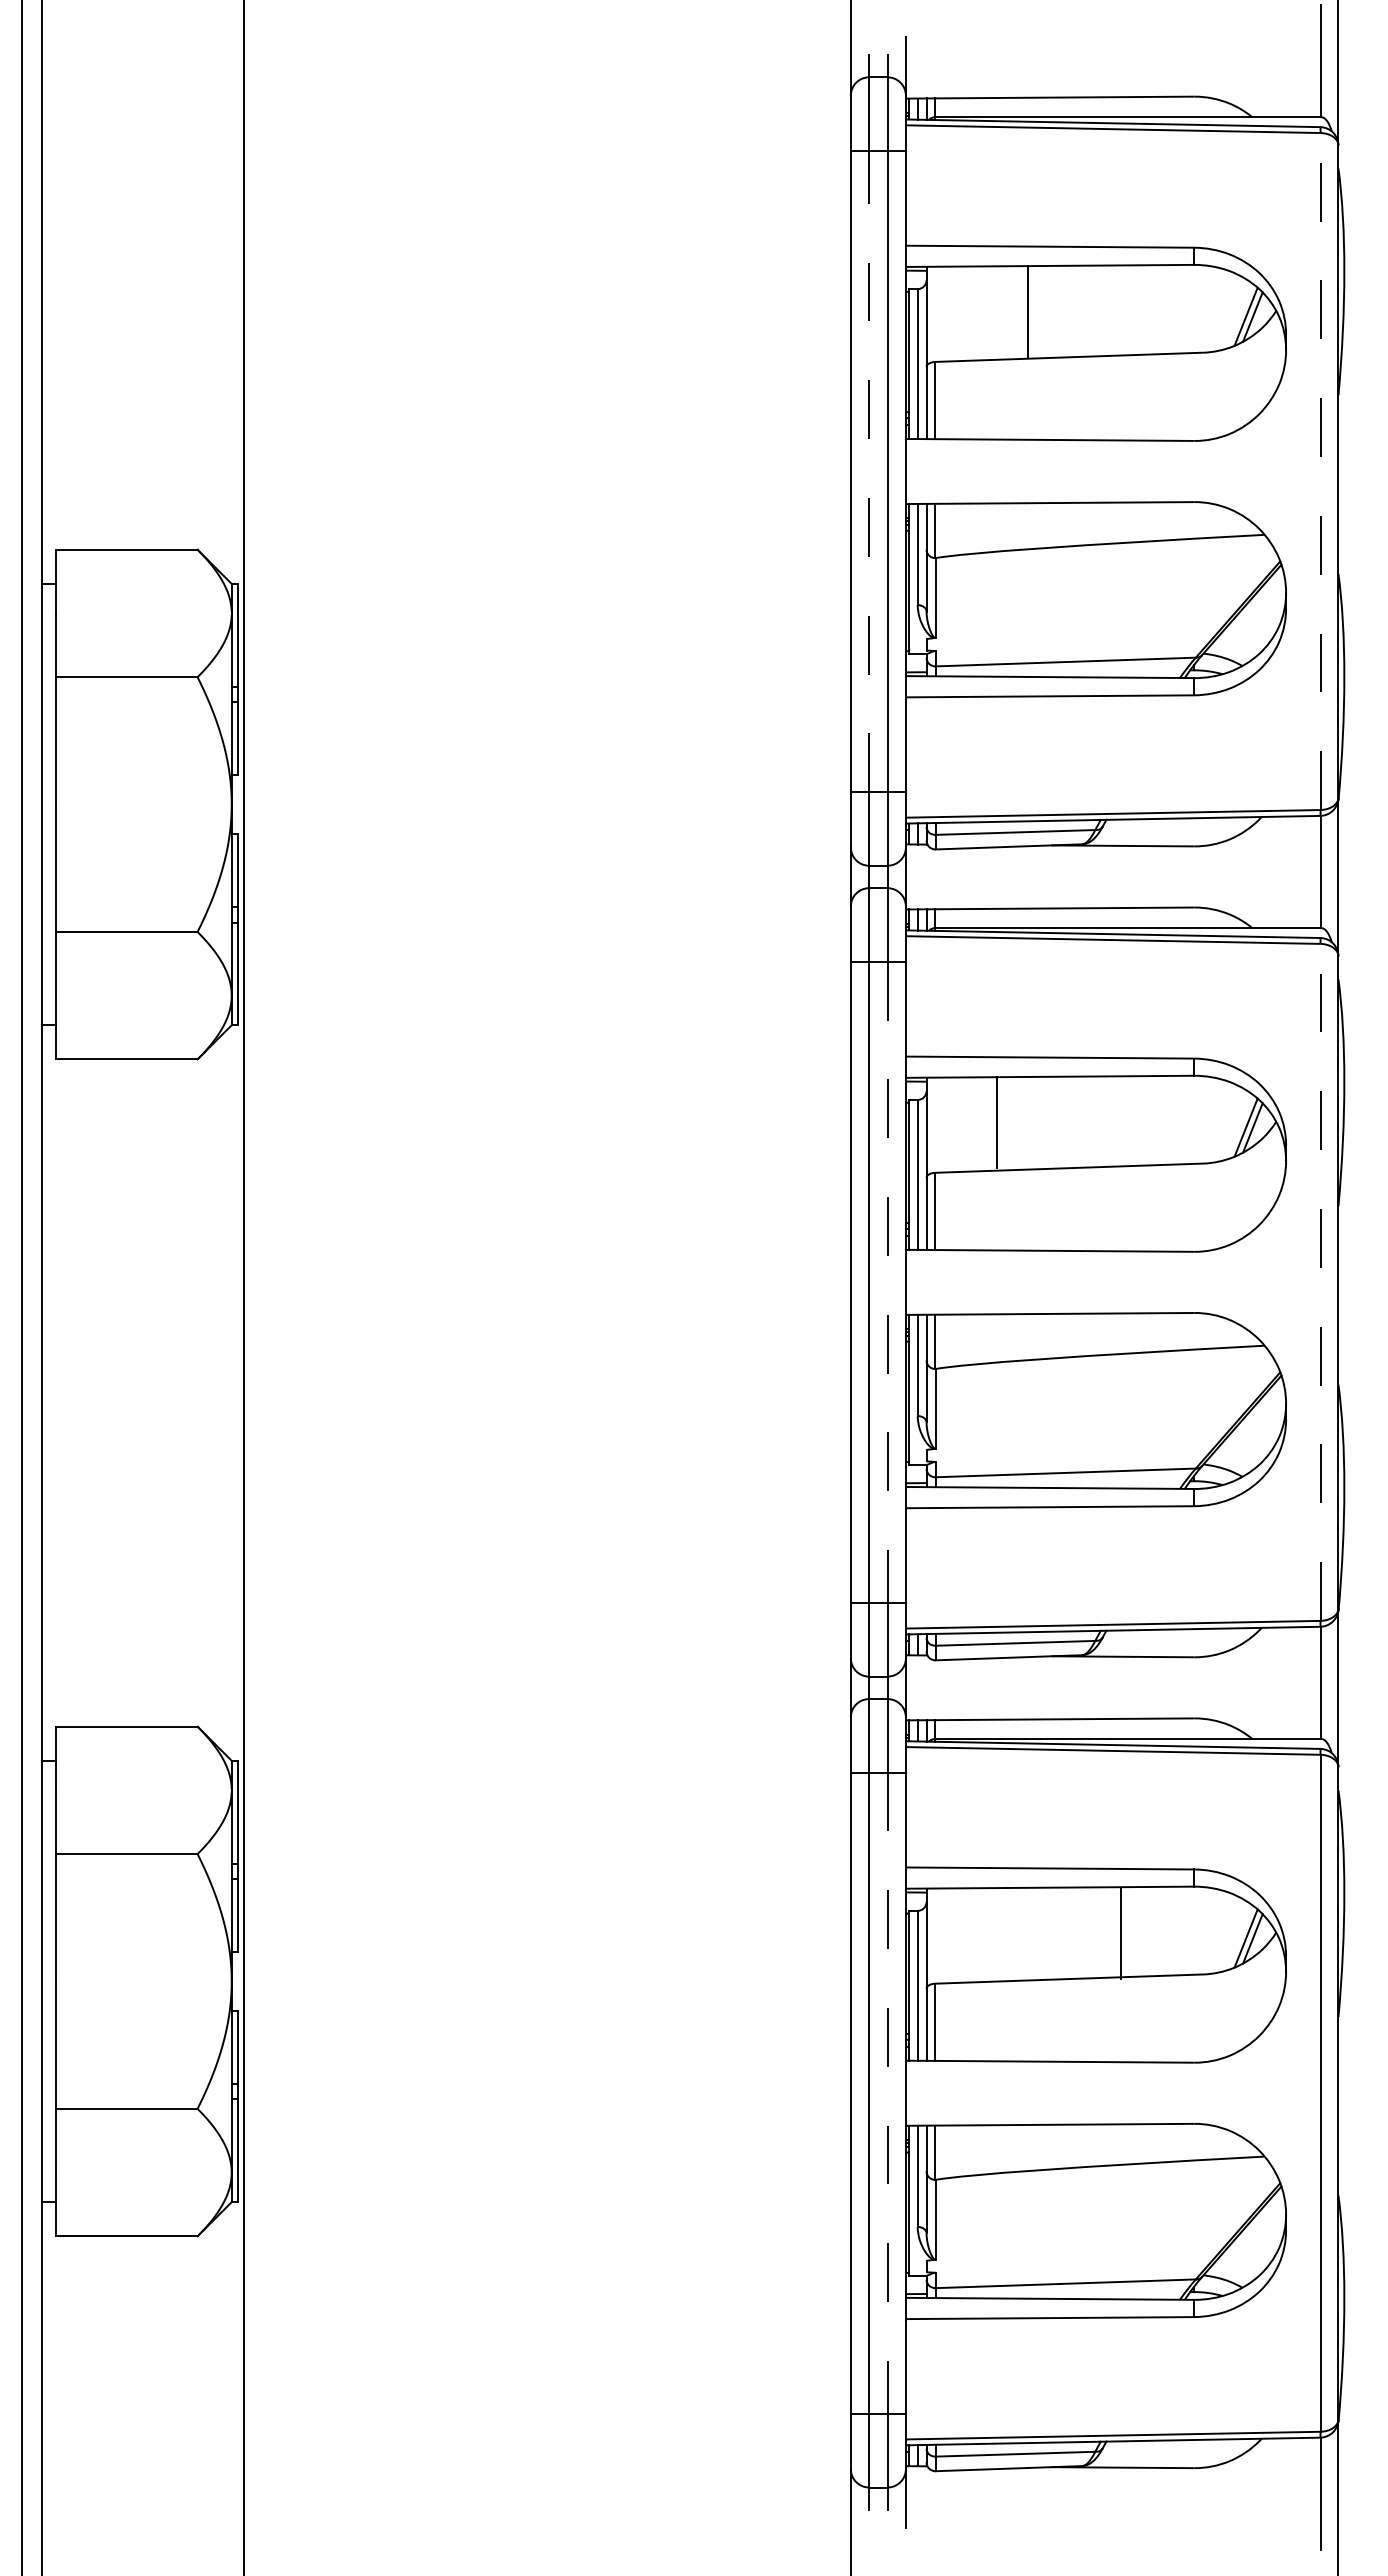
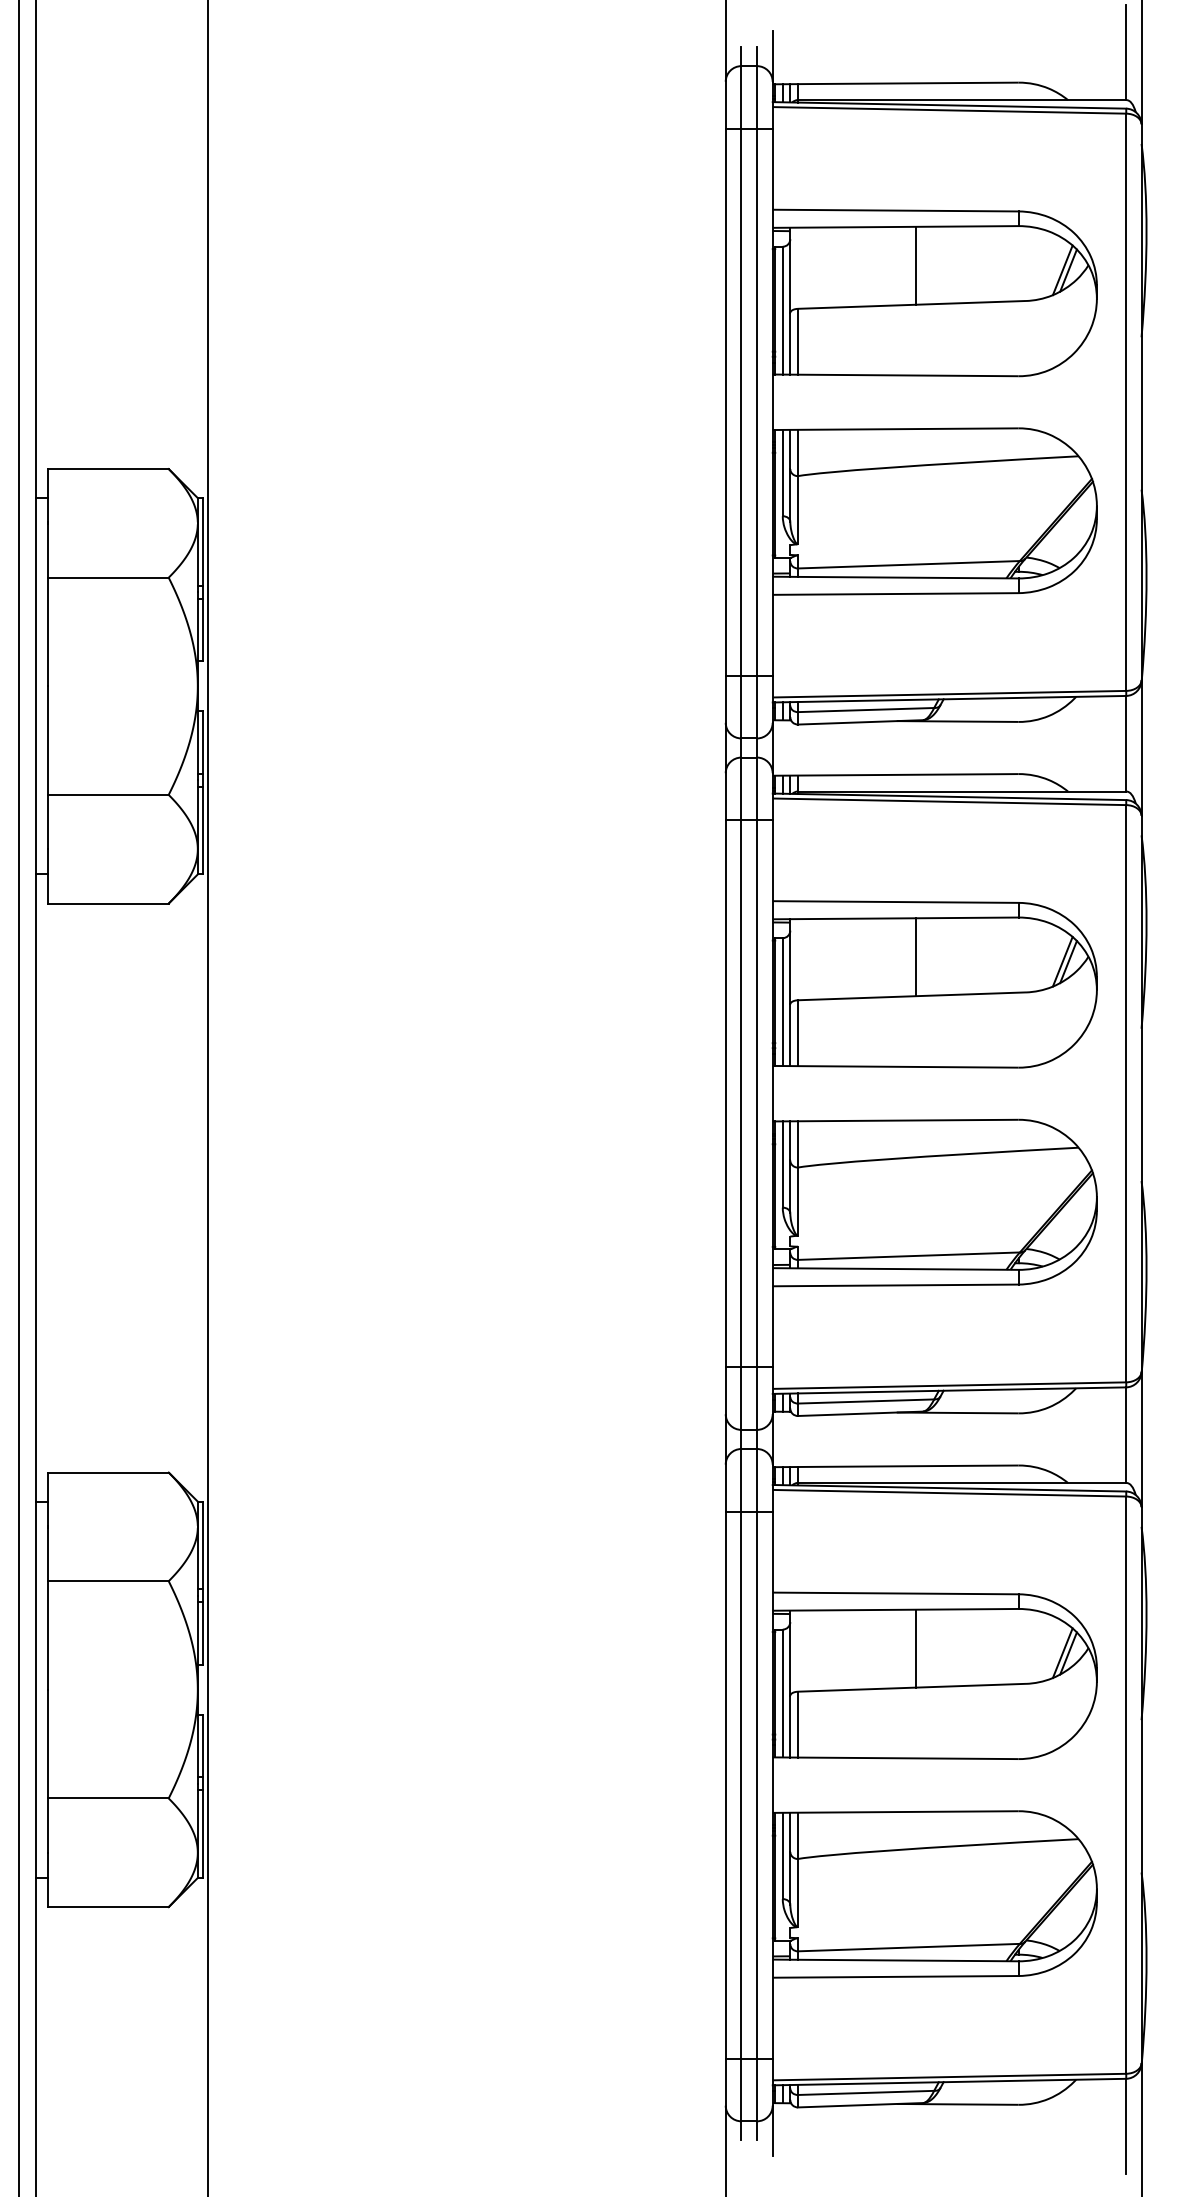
line: (1027, 311) -> (915, 265), moved
line: (869, 471) -> (741, 402), dashed -> solid
line: (1320, 471) -> (1126, 402), dashed -> solid
line: (996, 1122) -> (915, 957), moved
line: (887, 1282) -> (756, 1093), dashed -> solid
line: (1320, 1282) -> (1126, 1093), dashed -> solid
line: (1120, 1932) -> (915, 1648), moved
line: (887, 2093) -> (756, 1785), dashed -> solid

